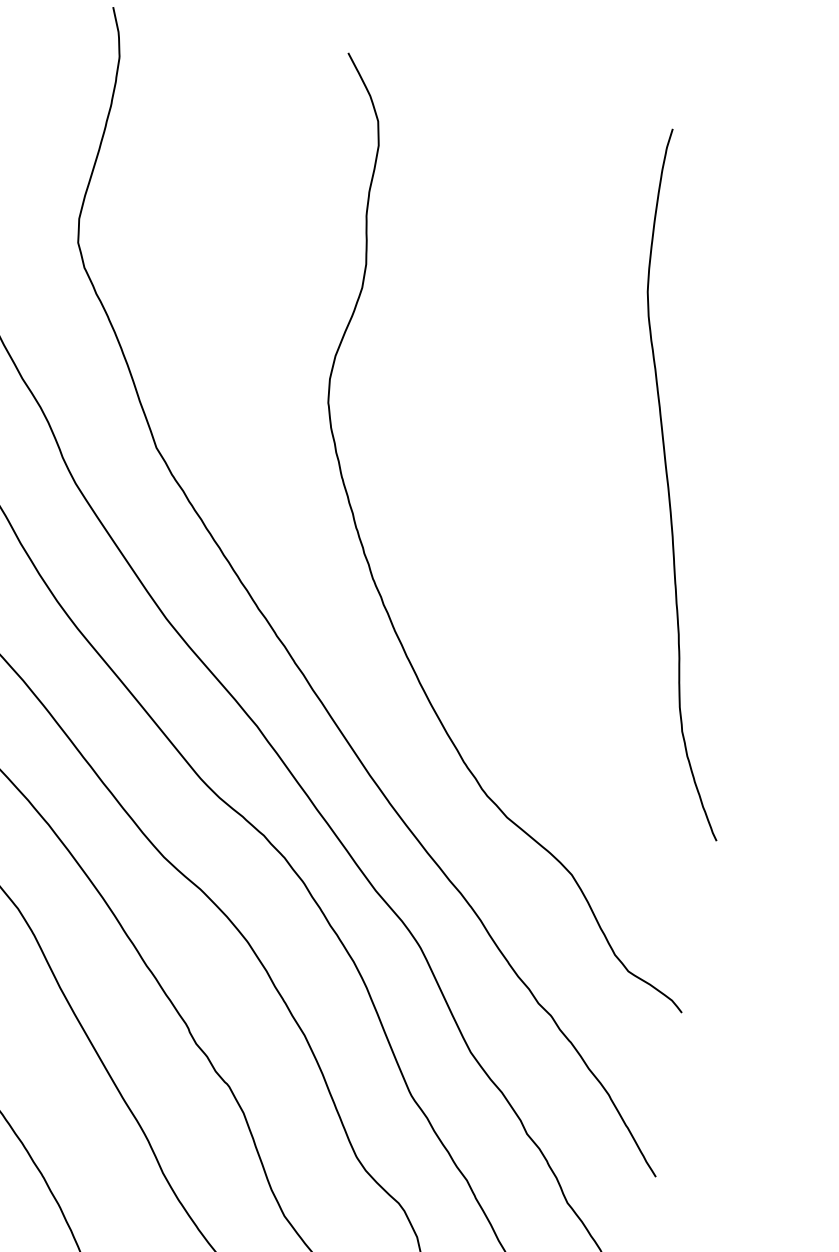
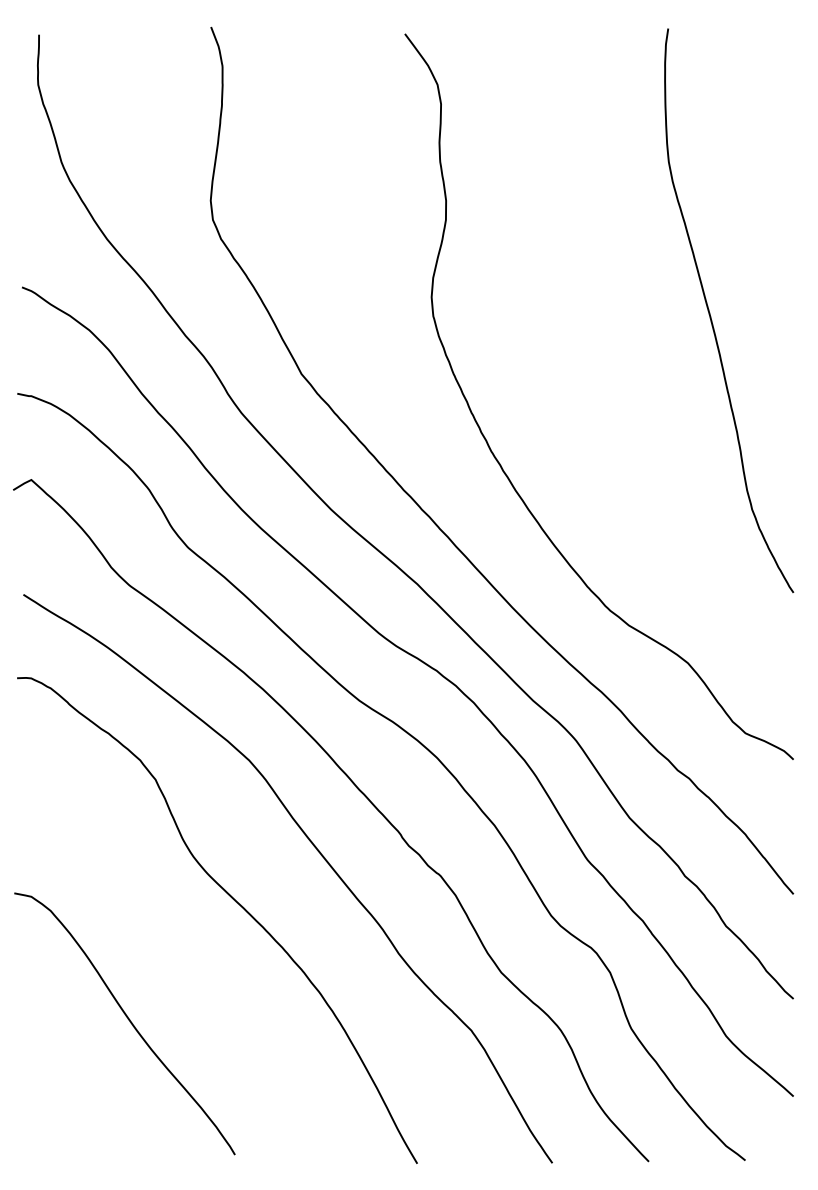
curve: (669, 488) -> (711, 316), moved

